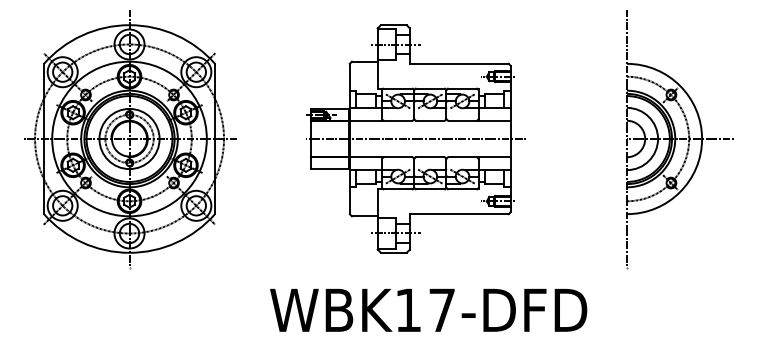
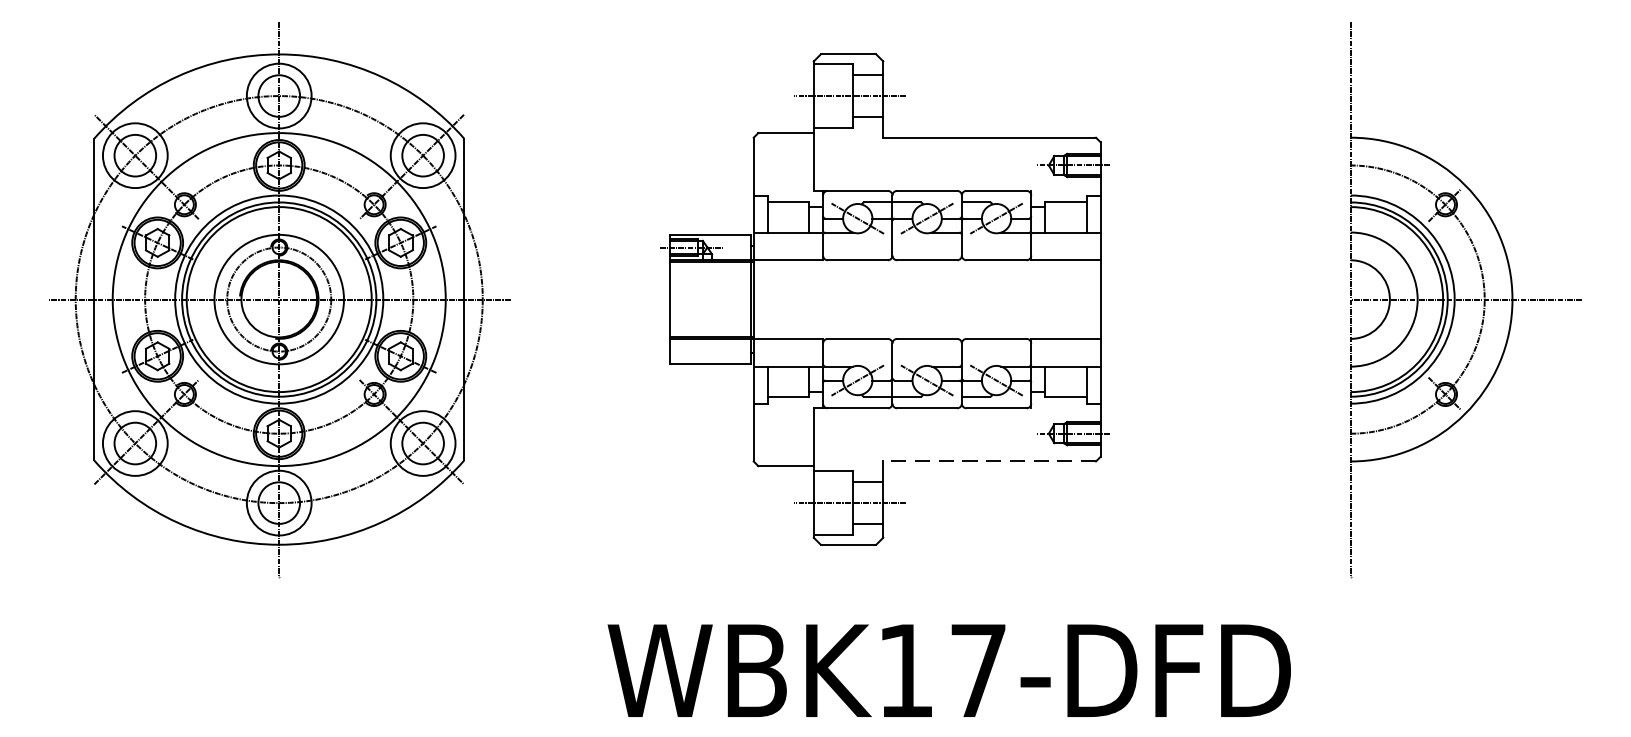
line: (415, 139) -> (895, 300), removed
line: (458, 214) -> (987, 462), solid -> dashed
text: (428, 309) -> (949, 668), moved

